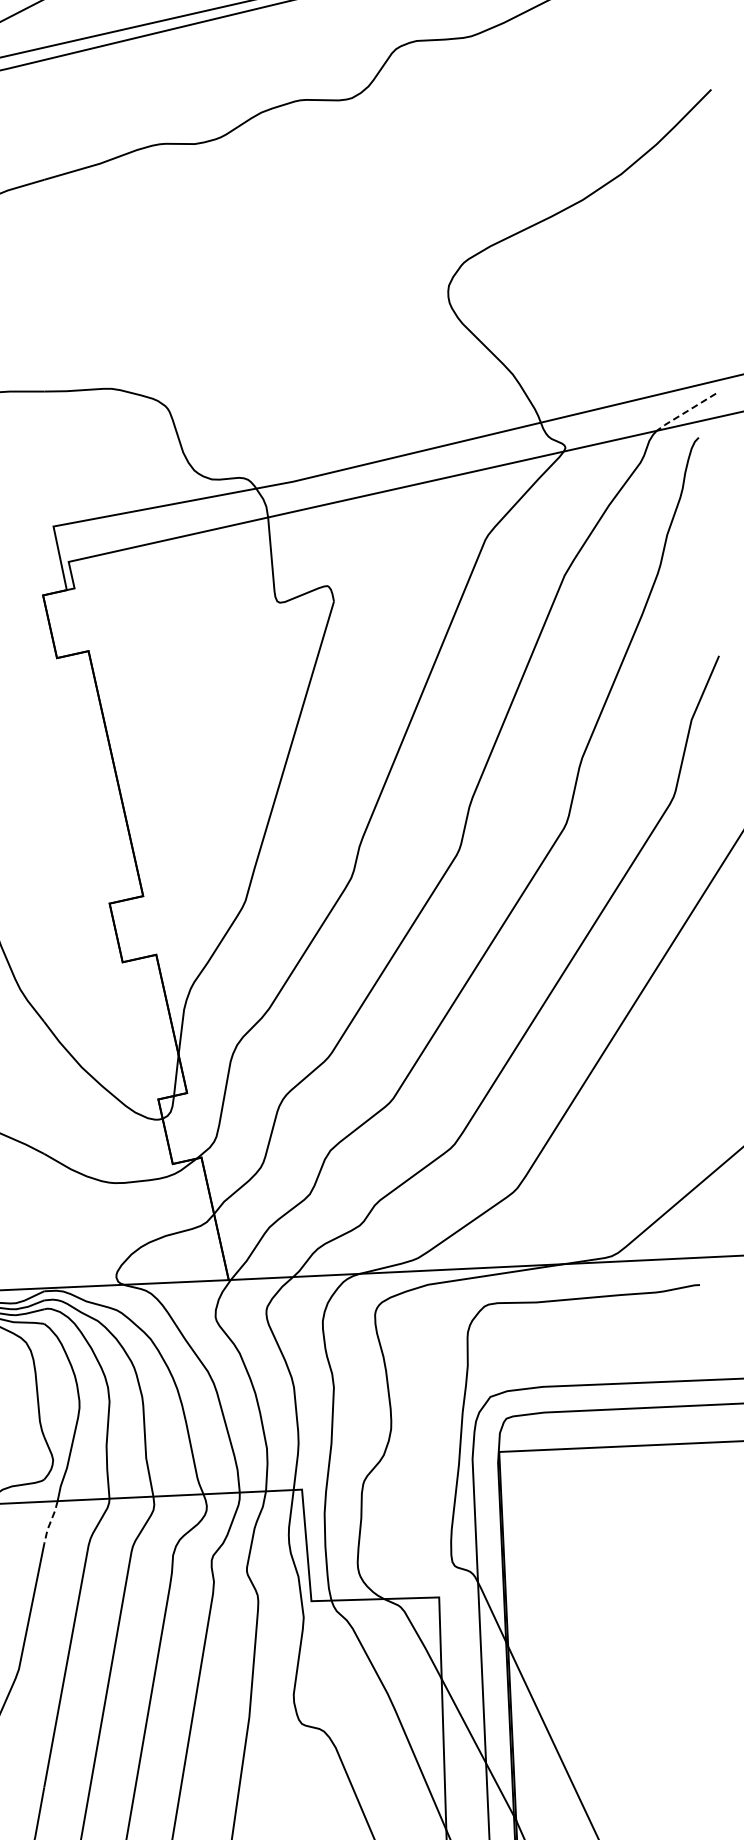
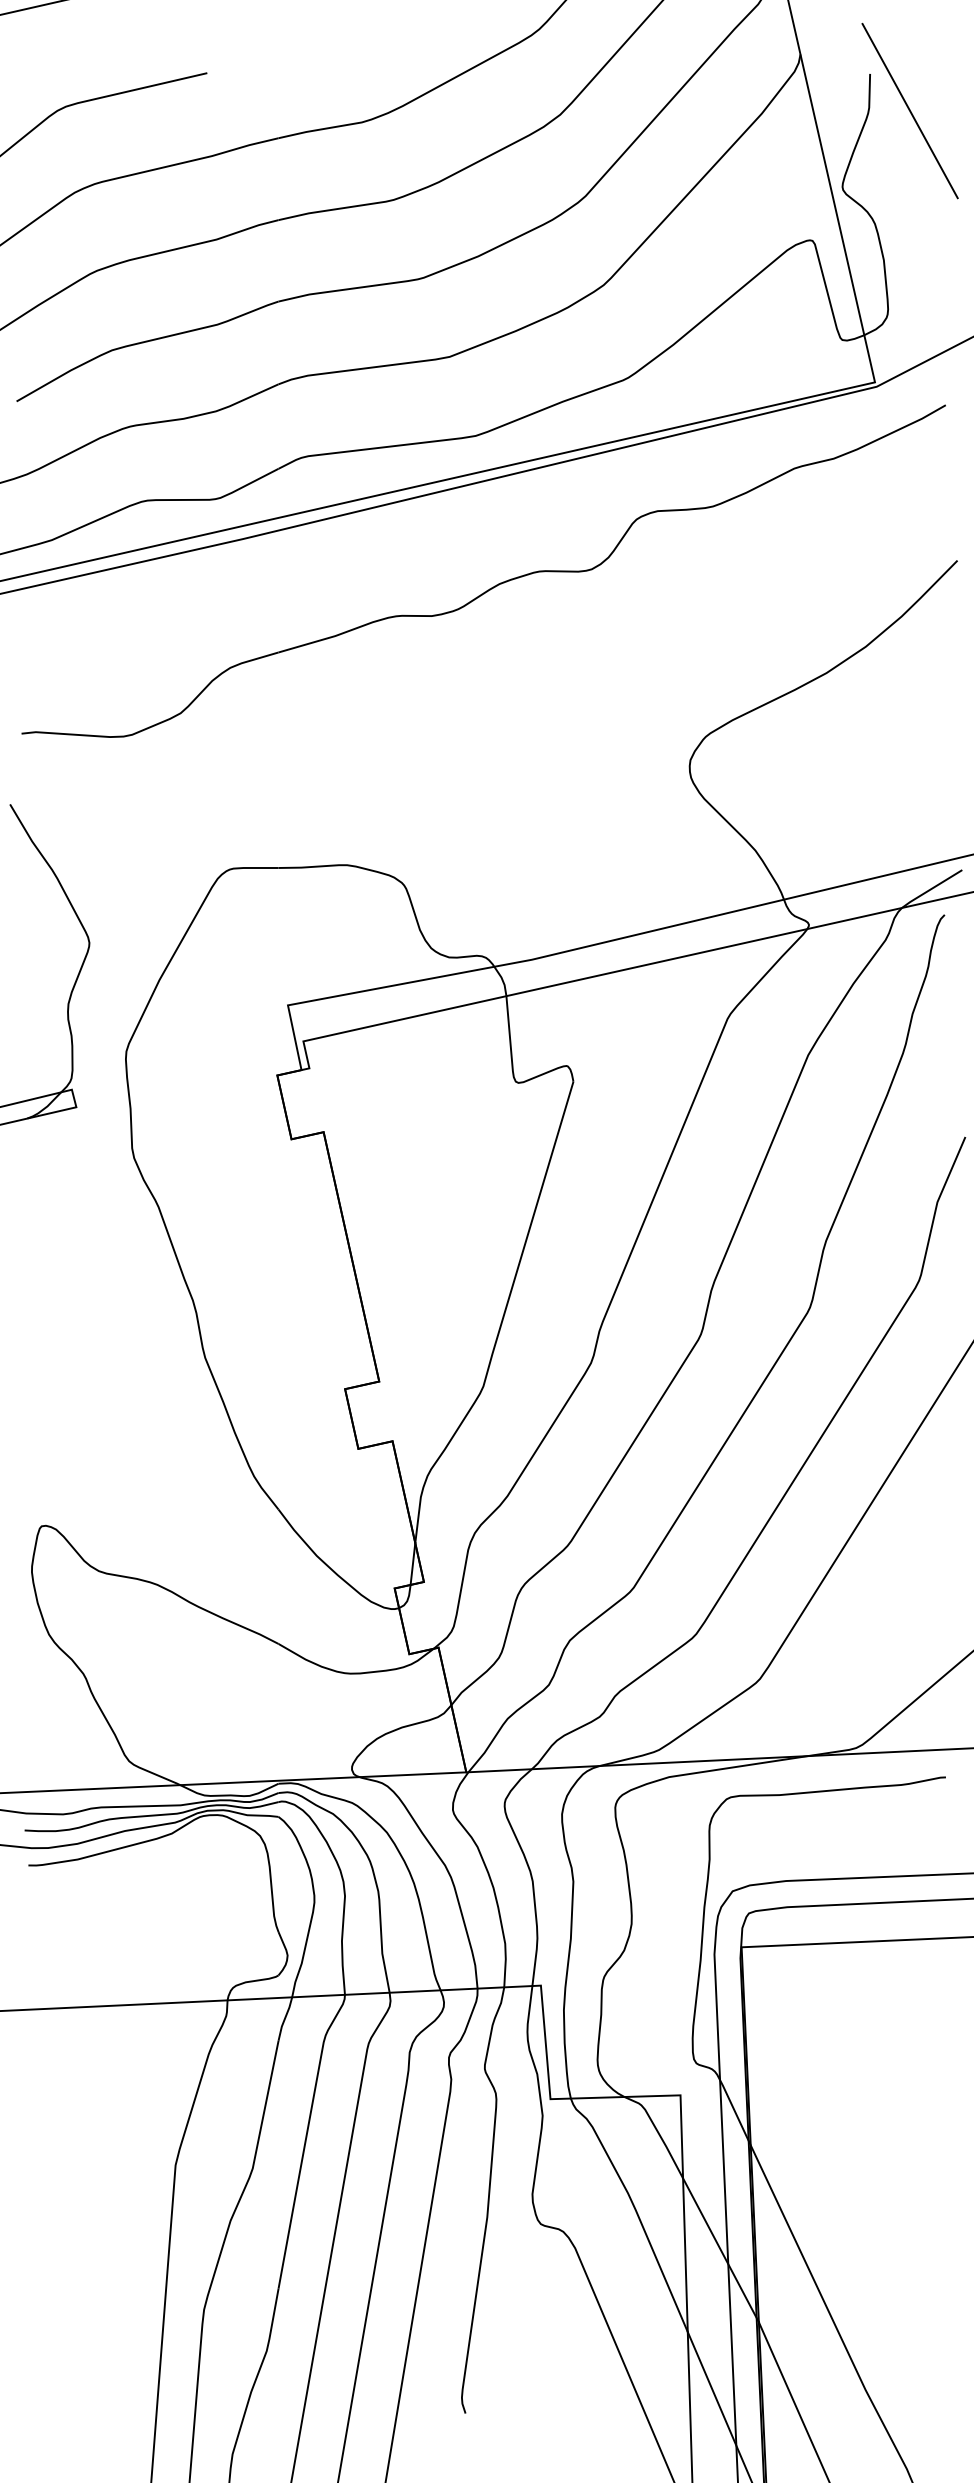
line: (685, 412) -> (931, 889), dashed -> solid
line: (50, 1522) -> (284, 2019), dashed -> solid

